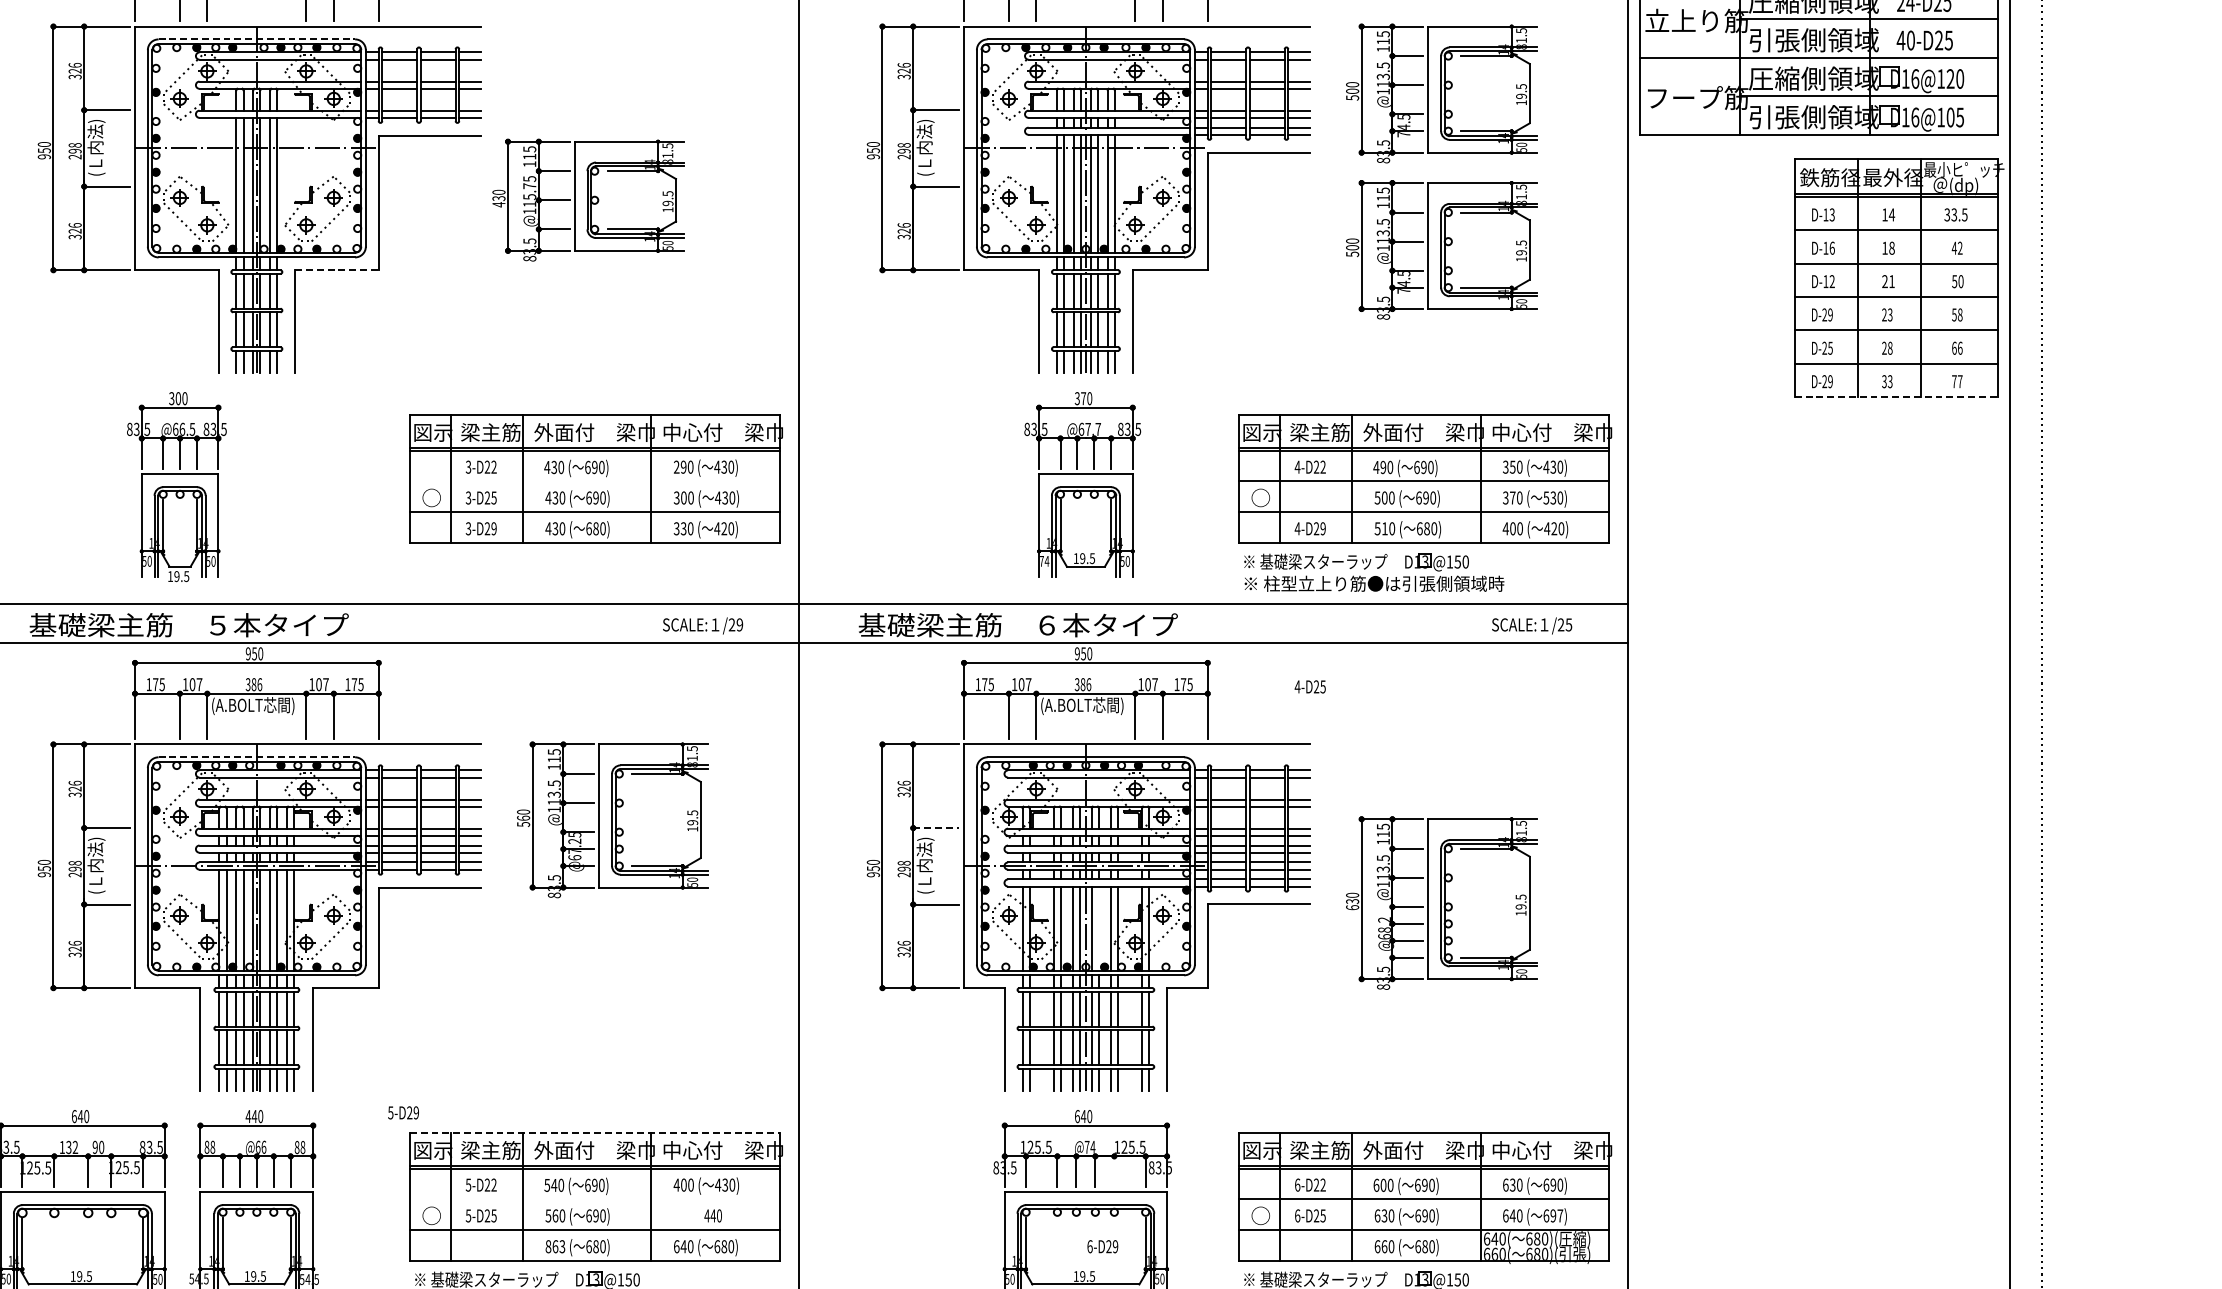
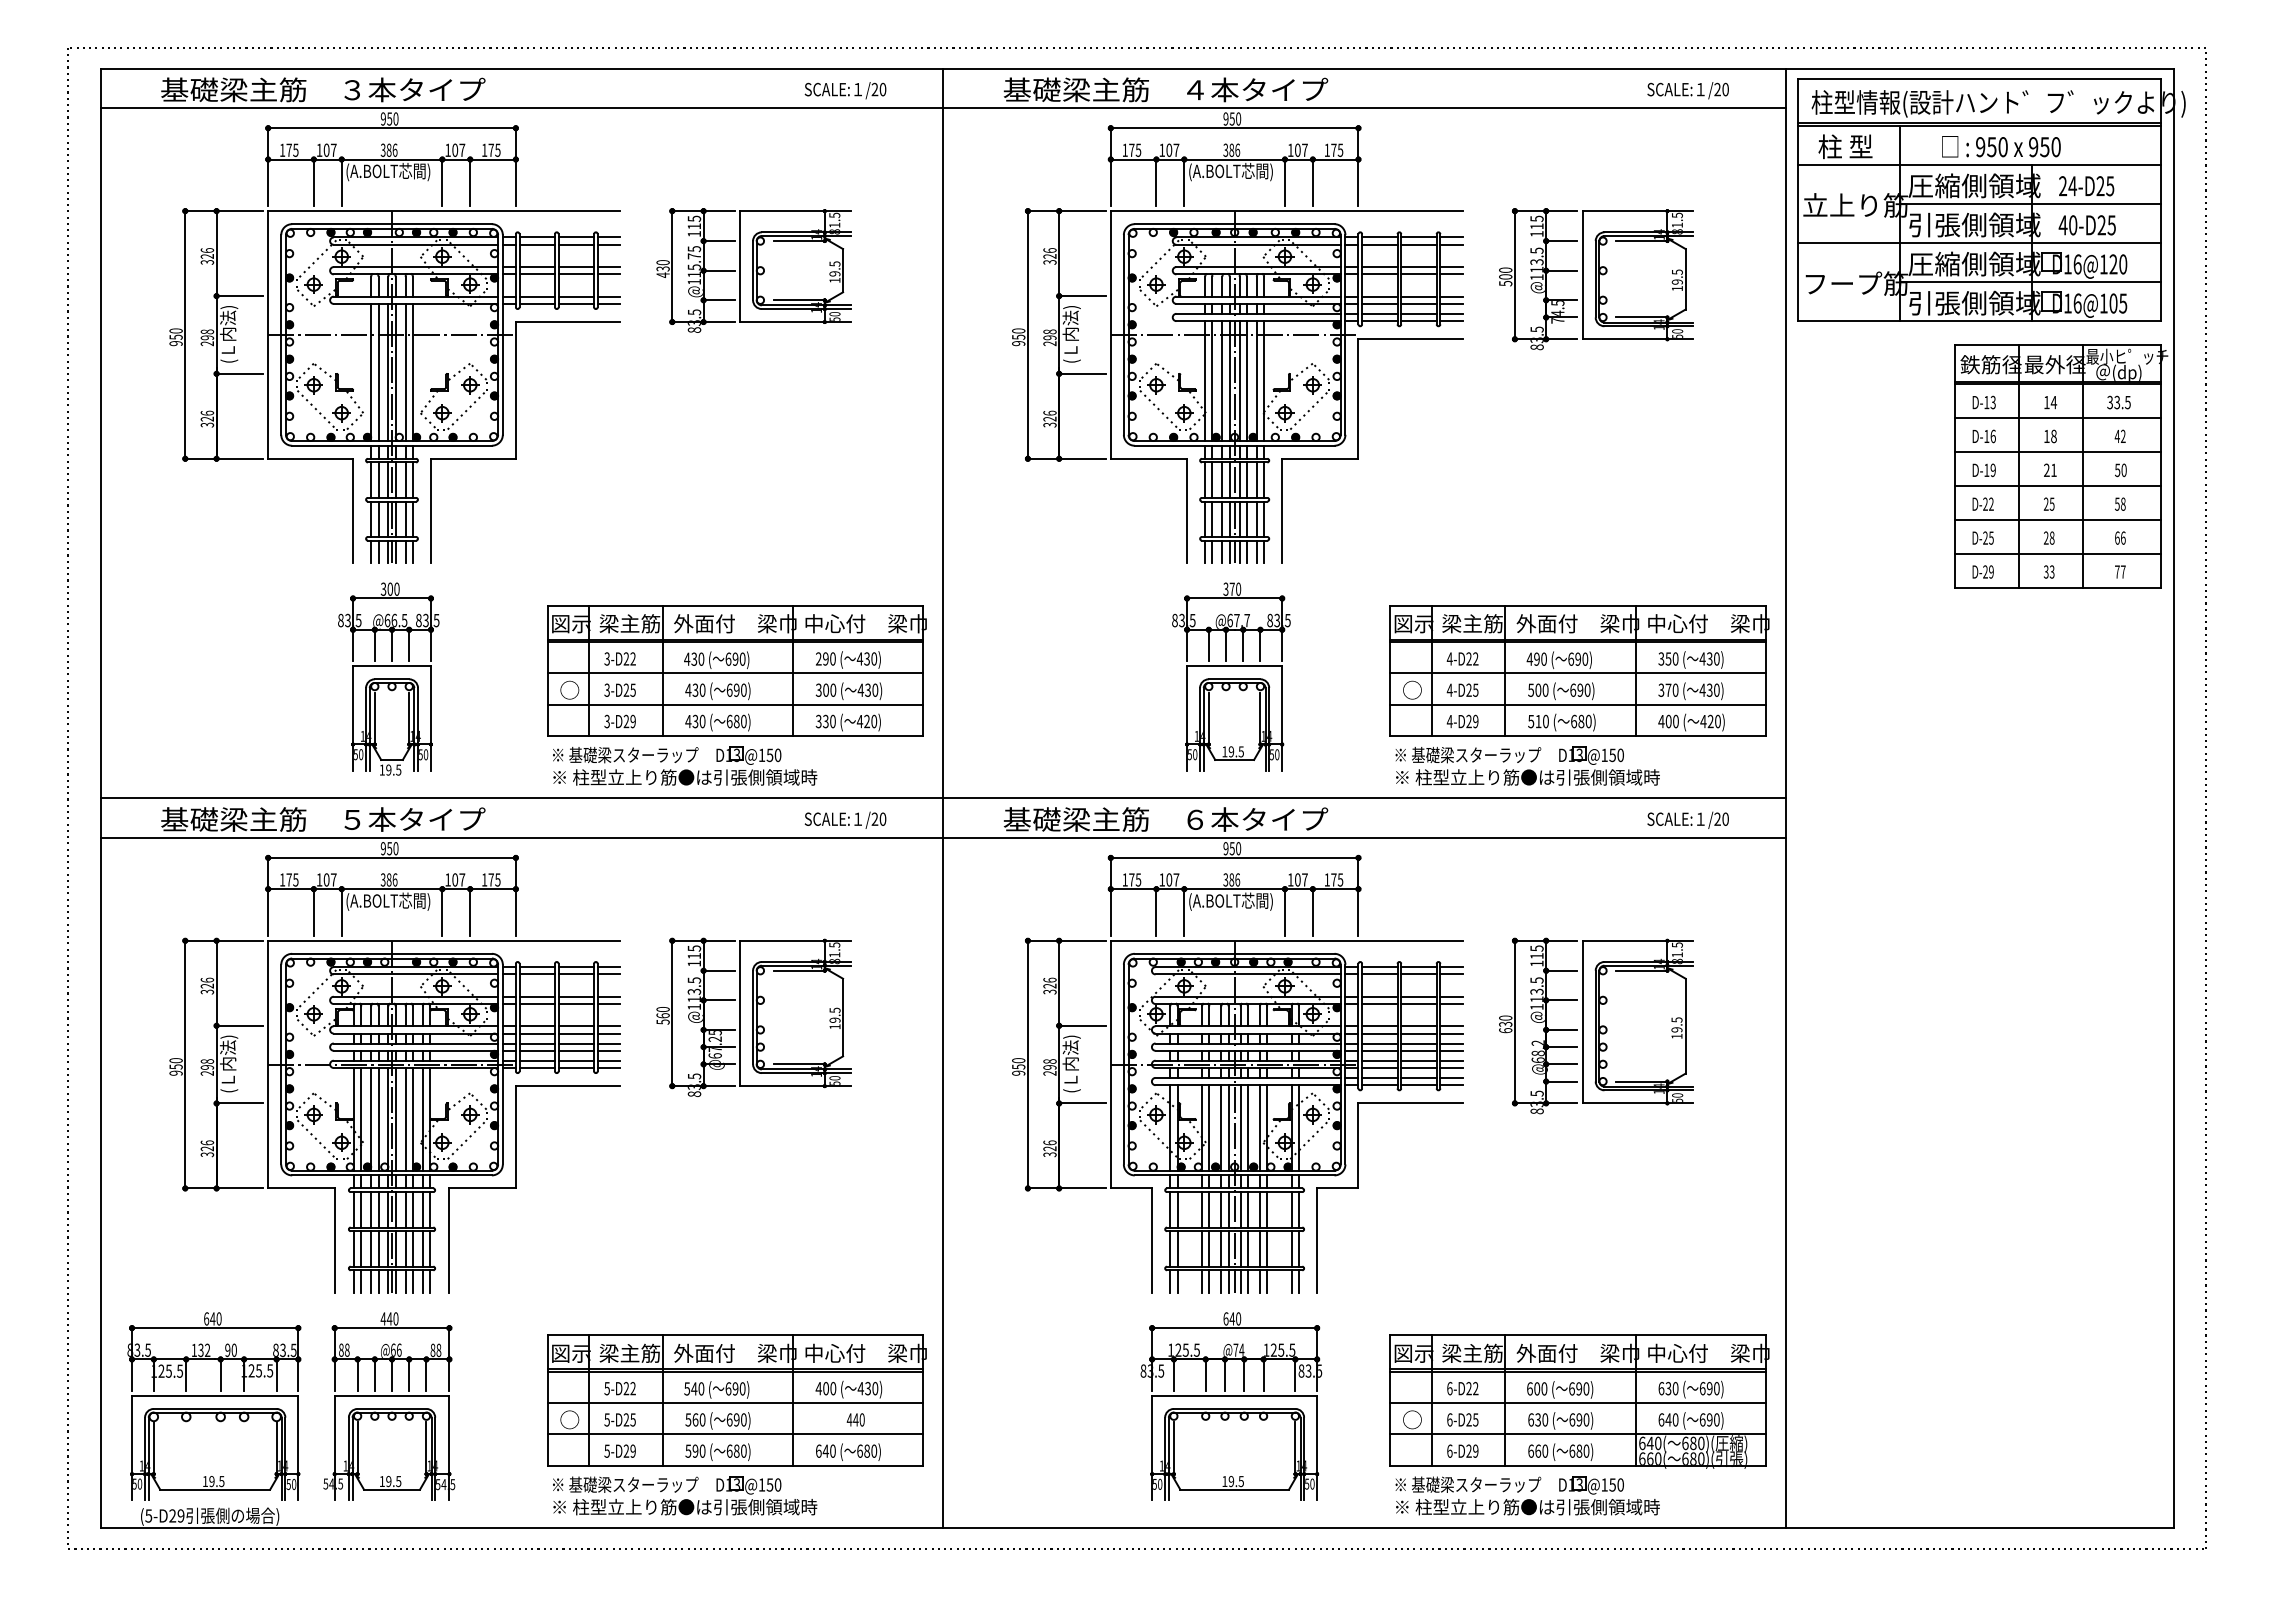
line: (257, 39) -> (392, 224), dashed -> solid
part: (587, 200) -> (753, 270), moved
part: (1441, 250) -> (1596, 438), removed
line: (337, 269) -> (473, 458), dashed -> solid
text: (1831, 281) -> (1992, 470), D-12 -> D-19
text: (1890, 314) -> (2052, 503), 23 -> 25
text: (1830, 315) -> (1991, 504), D-29 -> D-22
line: (1896, 396) -> (2058, 587), dashed -> solid
line: (594, 481) -> (735, 673), added
part: (176, 486) -> (388, 678), moved
text: (1546, 497) -> (1702, 689), 530) -> 430)
text: (1044, 561) -> (1192, 754), 74 -> 50
part: (545, 572) -> (685, 765), added
text: (739, 624) -> (882, 818), /29 -> /20
text: (1568, 624) -> (1725, 818), /25 -> /20
text: (1310, 686) -> (1462, 689), moved
line: (257, 756) -> (392, 953), dashed -> solid
line: (936, 827) -> (1082, 1025), dashed -> solid
part: (1441, 902) -> (1596, 1025), moved
line: (1098, 928) -> (1247, 1127), added
text: (402, 1112) -> (619, 1450), moved
line: (594, 1132) -> (735, 1335), dashed -> solid
line: (1114, 1171) -> (1263, 1374), added
line: (594, 1199) -> (735, 1403), added
text: (1559, 1215) -> (1716, 1419), 697) -> 690)
text: (555, 1245) -> (695, 1450), 863 -> 590
text: (1102, 1245) -> (1462, 1450), moved

